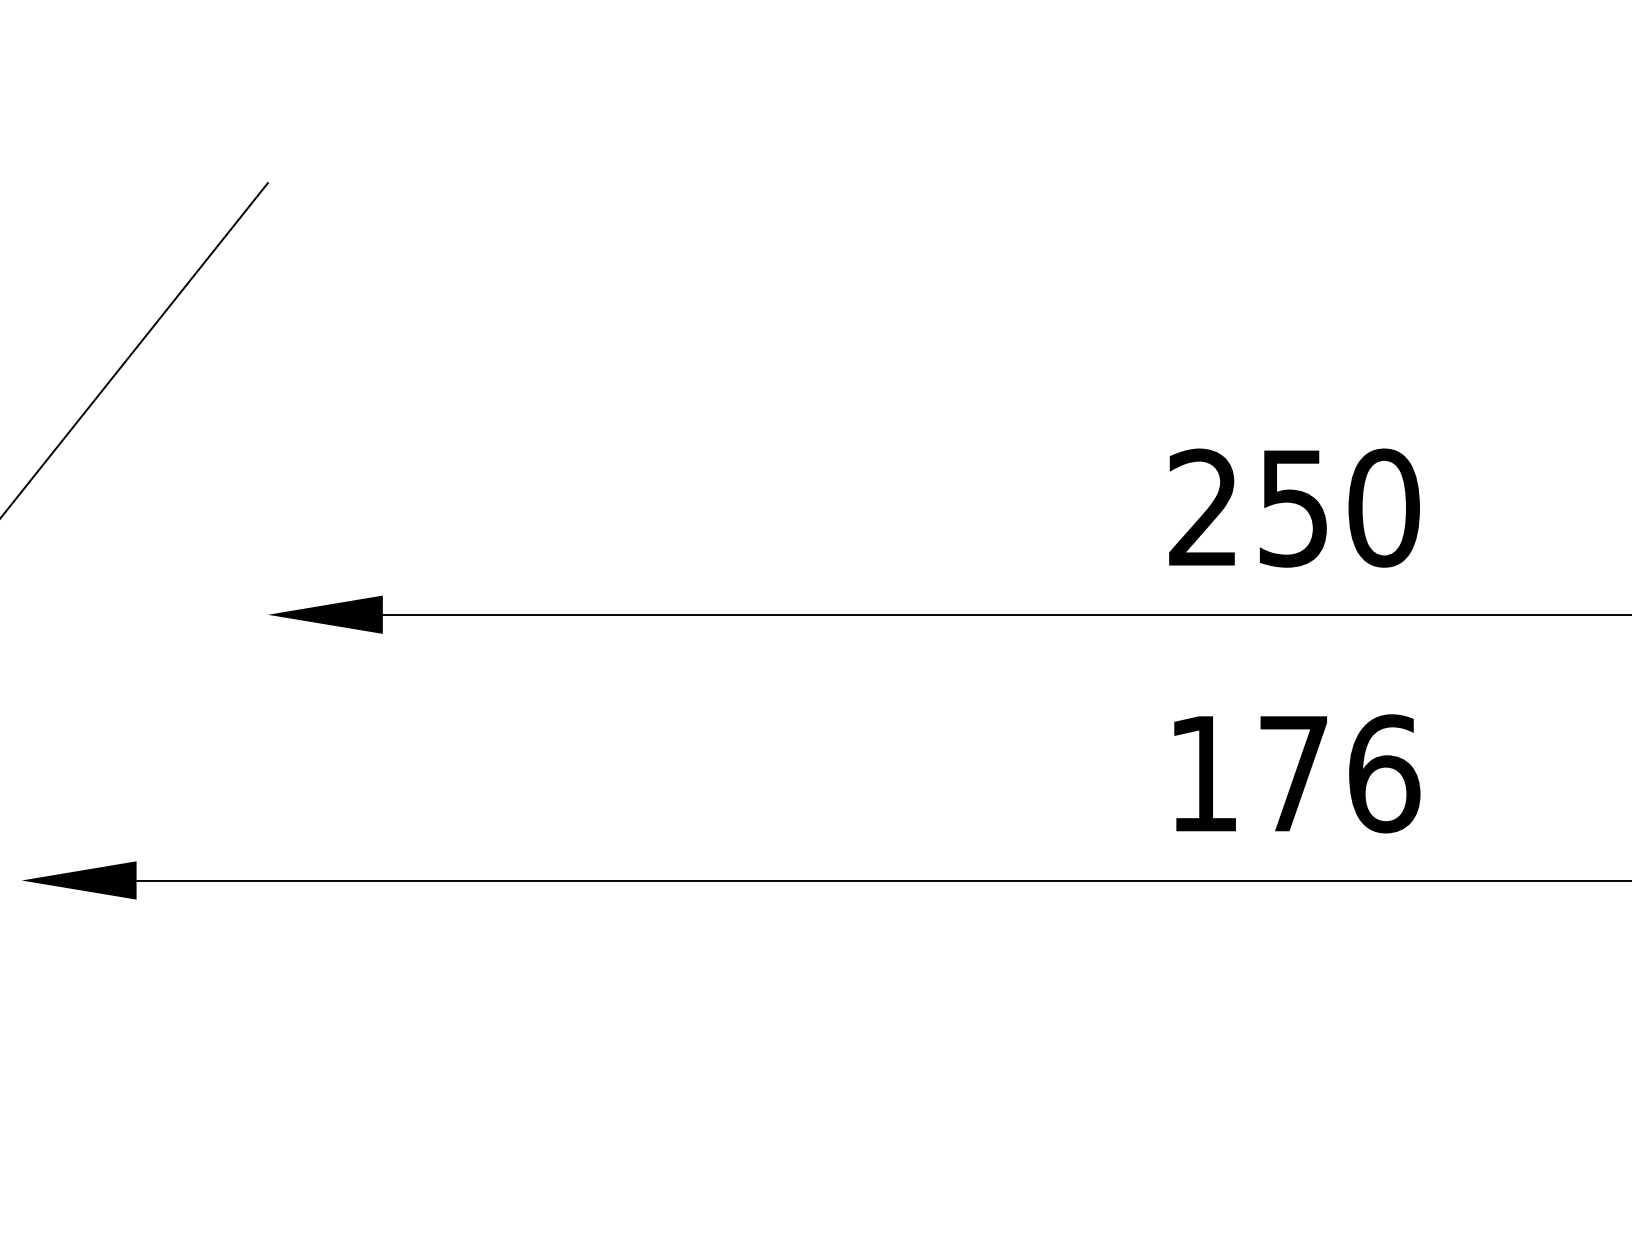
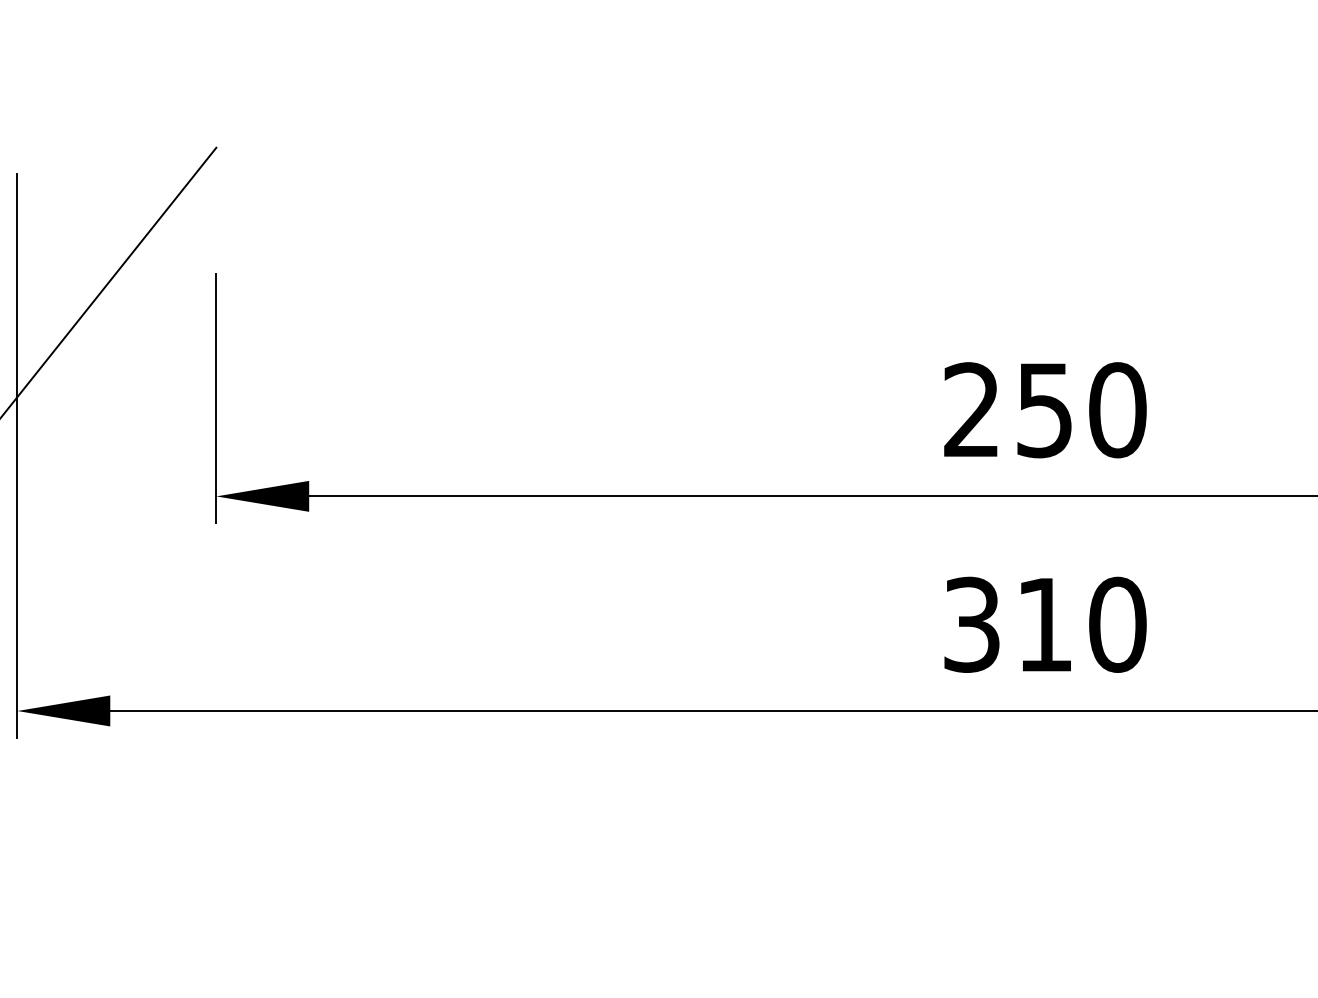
line: (268, 492) -> (216, 397), added
line: (21, 564) -> (17, 455), added
text: (1294, 773) -> (1045, 624), 176 -> 310

